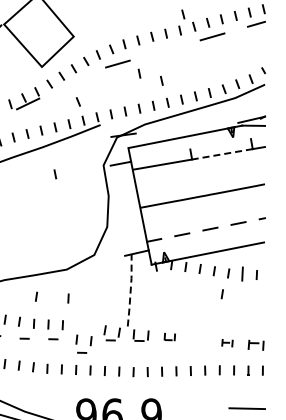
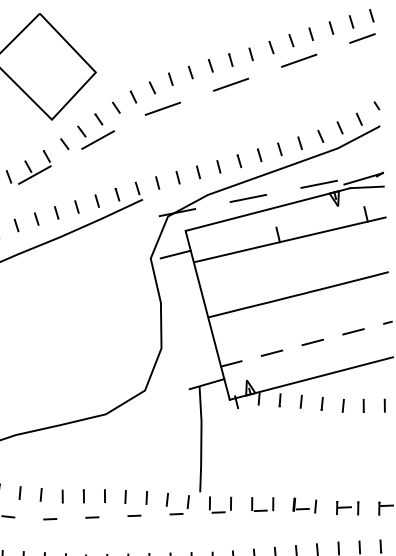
line: (183, 14) -> (254, 30), removed
line: (165, 50) -> (231, 84), added
line: (139, 73) -> (195, 120), removed
part: (161, 80) -> (228, 129), removed
line: (72, 82) -> (98, 139), added
part: (77, 101) -> (106, 167), removed
line: (220, 121) -> (318, 184), added
line: (172, 128) -> (248, 198), added
line: (223, 154) -> (325, 232), dashed -> solid
line: (55, 174) -> (81, 275), removed
part: (242, 274) -> (363, 406), size x0.62
line: (130, 290) -> (201, 439), dashed -> solid
part: (221, 294) -> (334, 437), removed
line: (36, 296) -> (63, 456), removed
part: (68, 298) -> (110, 456), removed
part: (169, 336) -> (262, 503), size x1.43
part: (198, 339) -> (304, 505), added
part: (227, 342) -> (347, 507), size x1.43
part: (83, 343) -> (135, 502), moved

